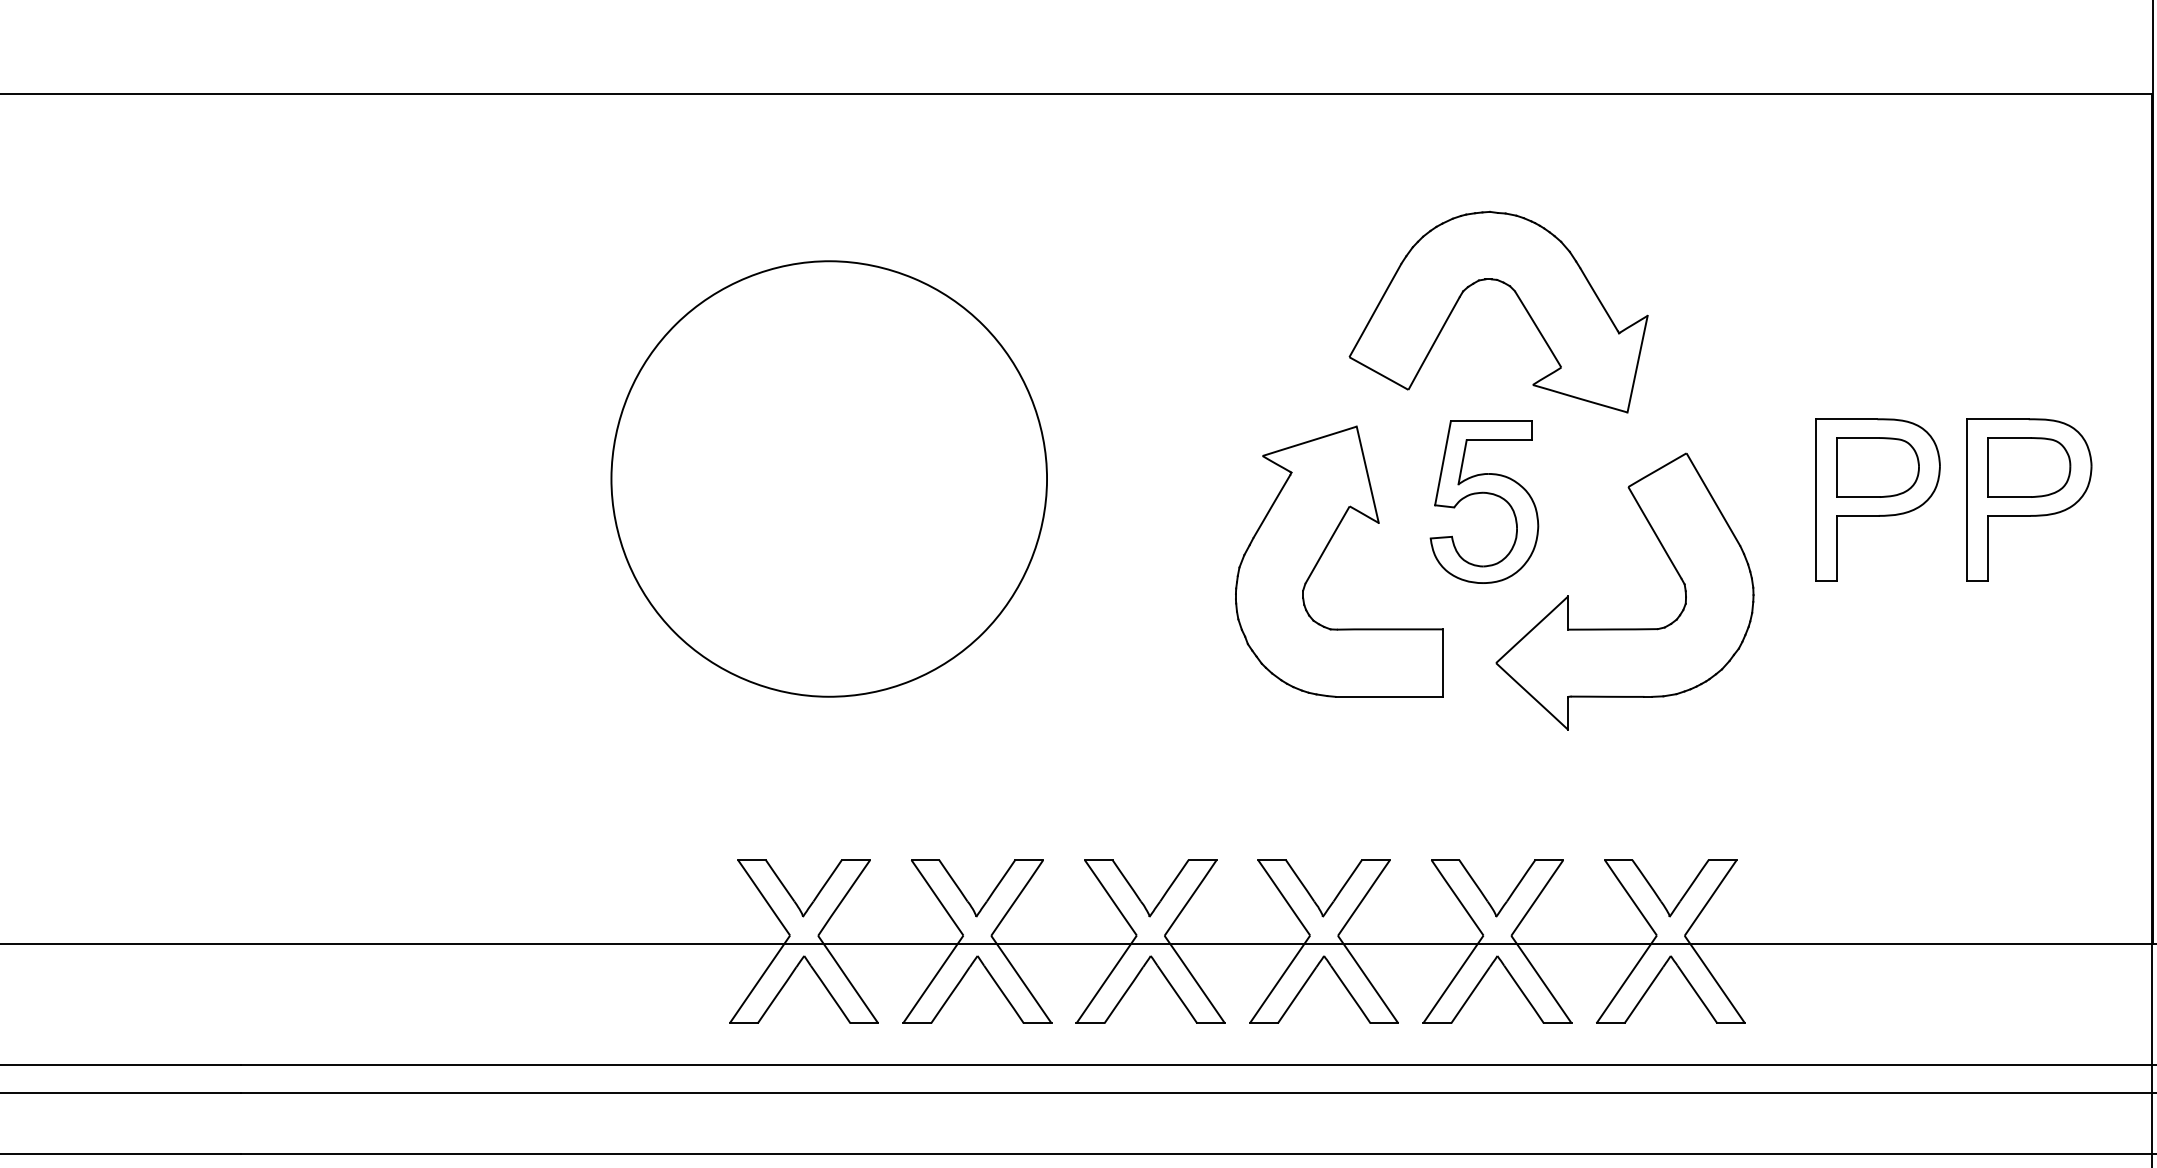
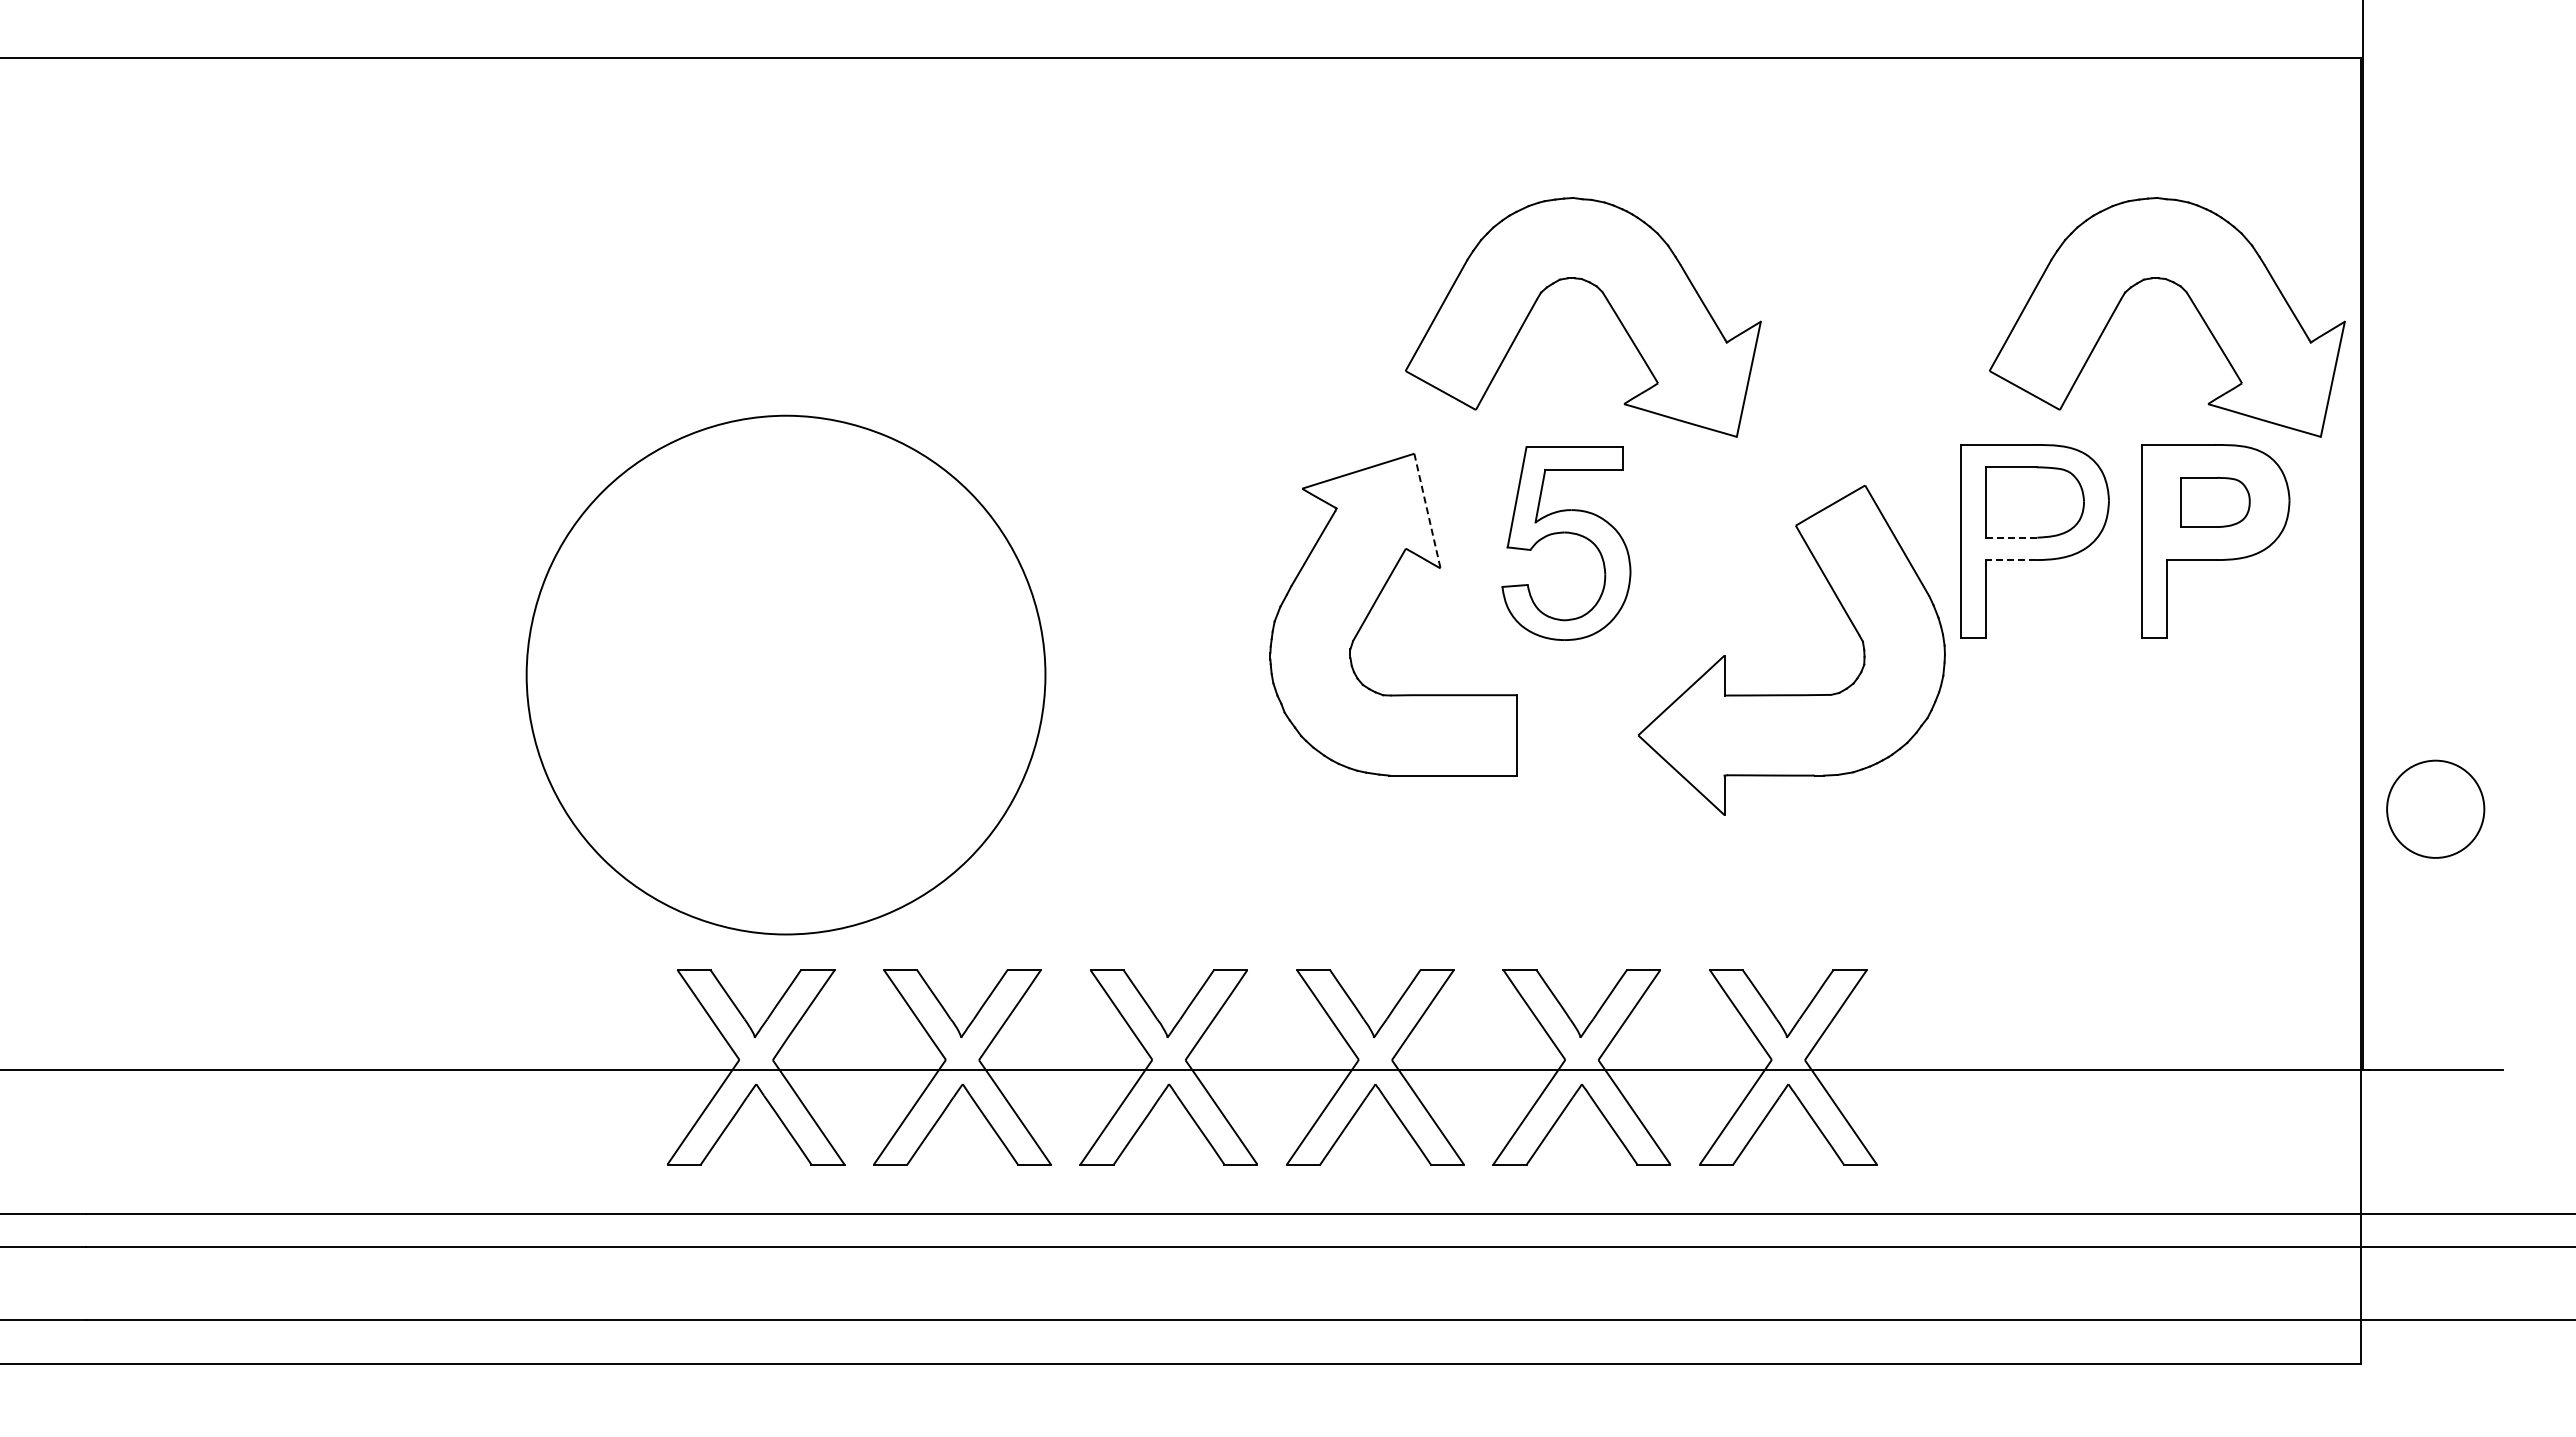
part: (2009, 299) -> (2191, 302), added
part: (2029, 467) -> (2215, 502), size x0.7
line: (1367, 475) -> (1427, 511), solid -> dashed
part: (828, 478) -> (785, 674), moved
line: (1858, 496) -> (2011, 537), solid -> dashed
line: (1858, 516) -> (2011, 560), solid -> dashed
part: (1624, 628) -> (1791, 694), moved

